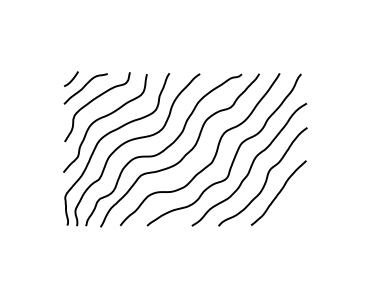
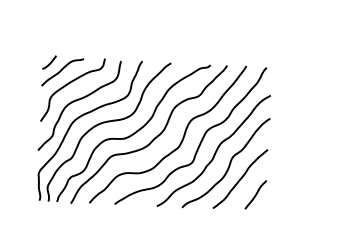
curve: (295, 208) -> (255, 194), added

